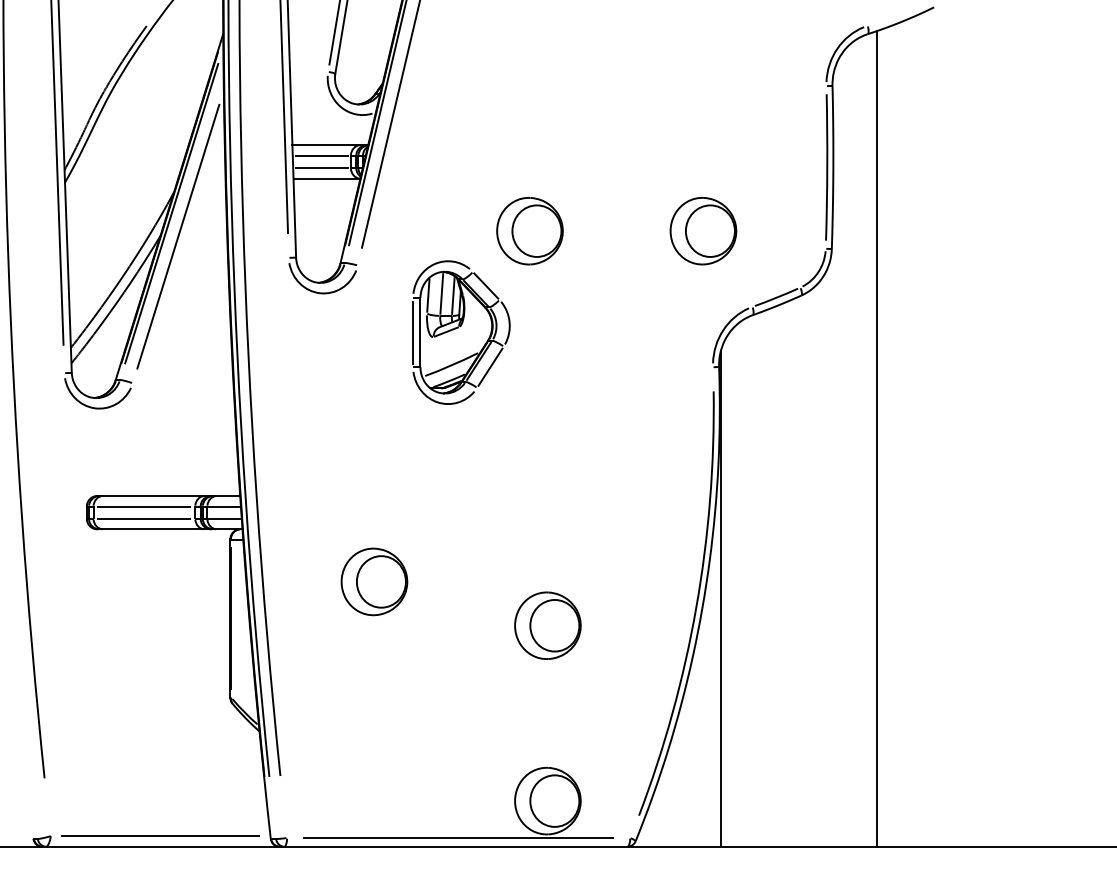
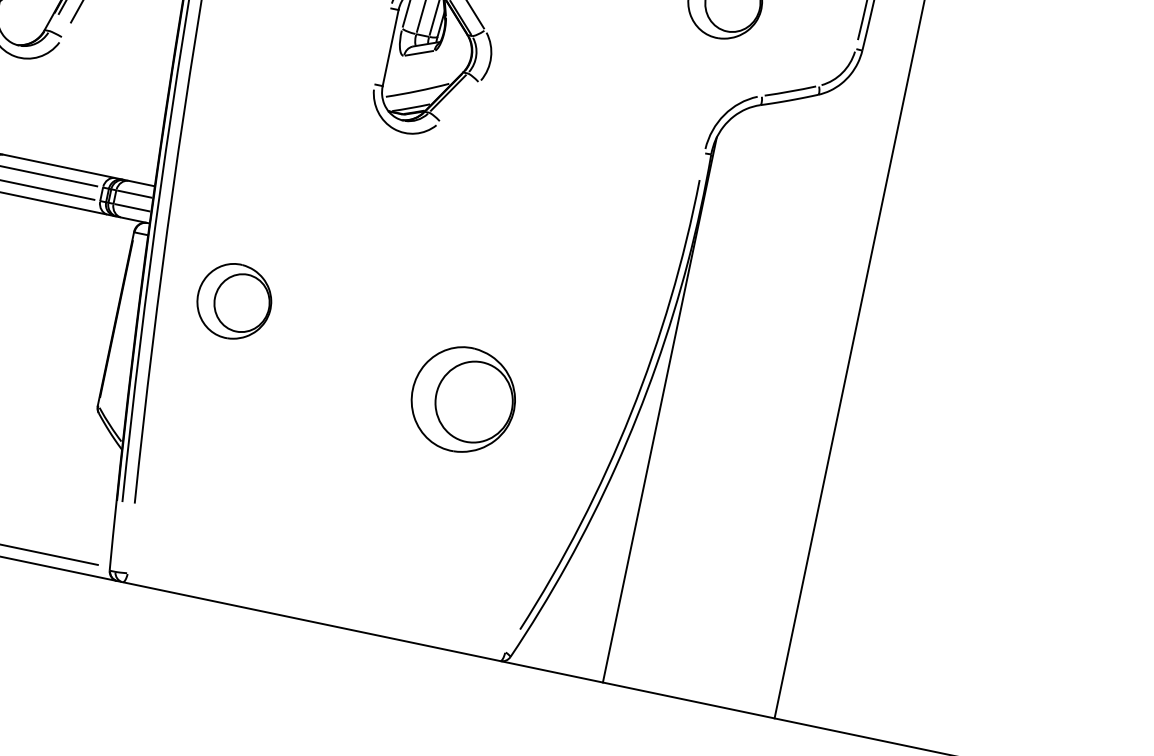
line: (413, 332) -> (383, 46), removed
line: (490, 366) -> (459, 101), removed
part: (374, 581) -> (234, 301), moved
part: (547, 625) -> (463, 399), size x1.4
part: (458, 837) -> (316, 612), removed

